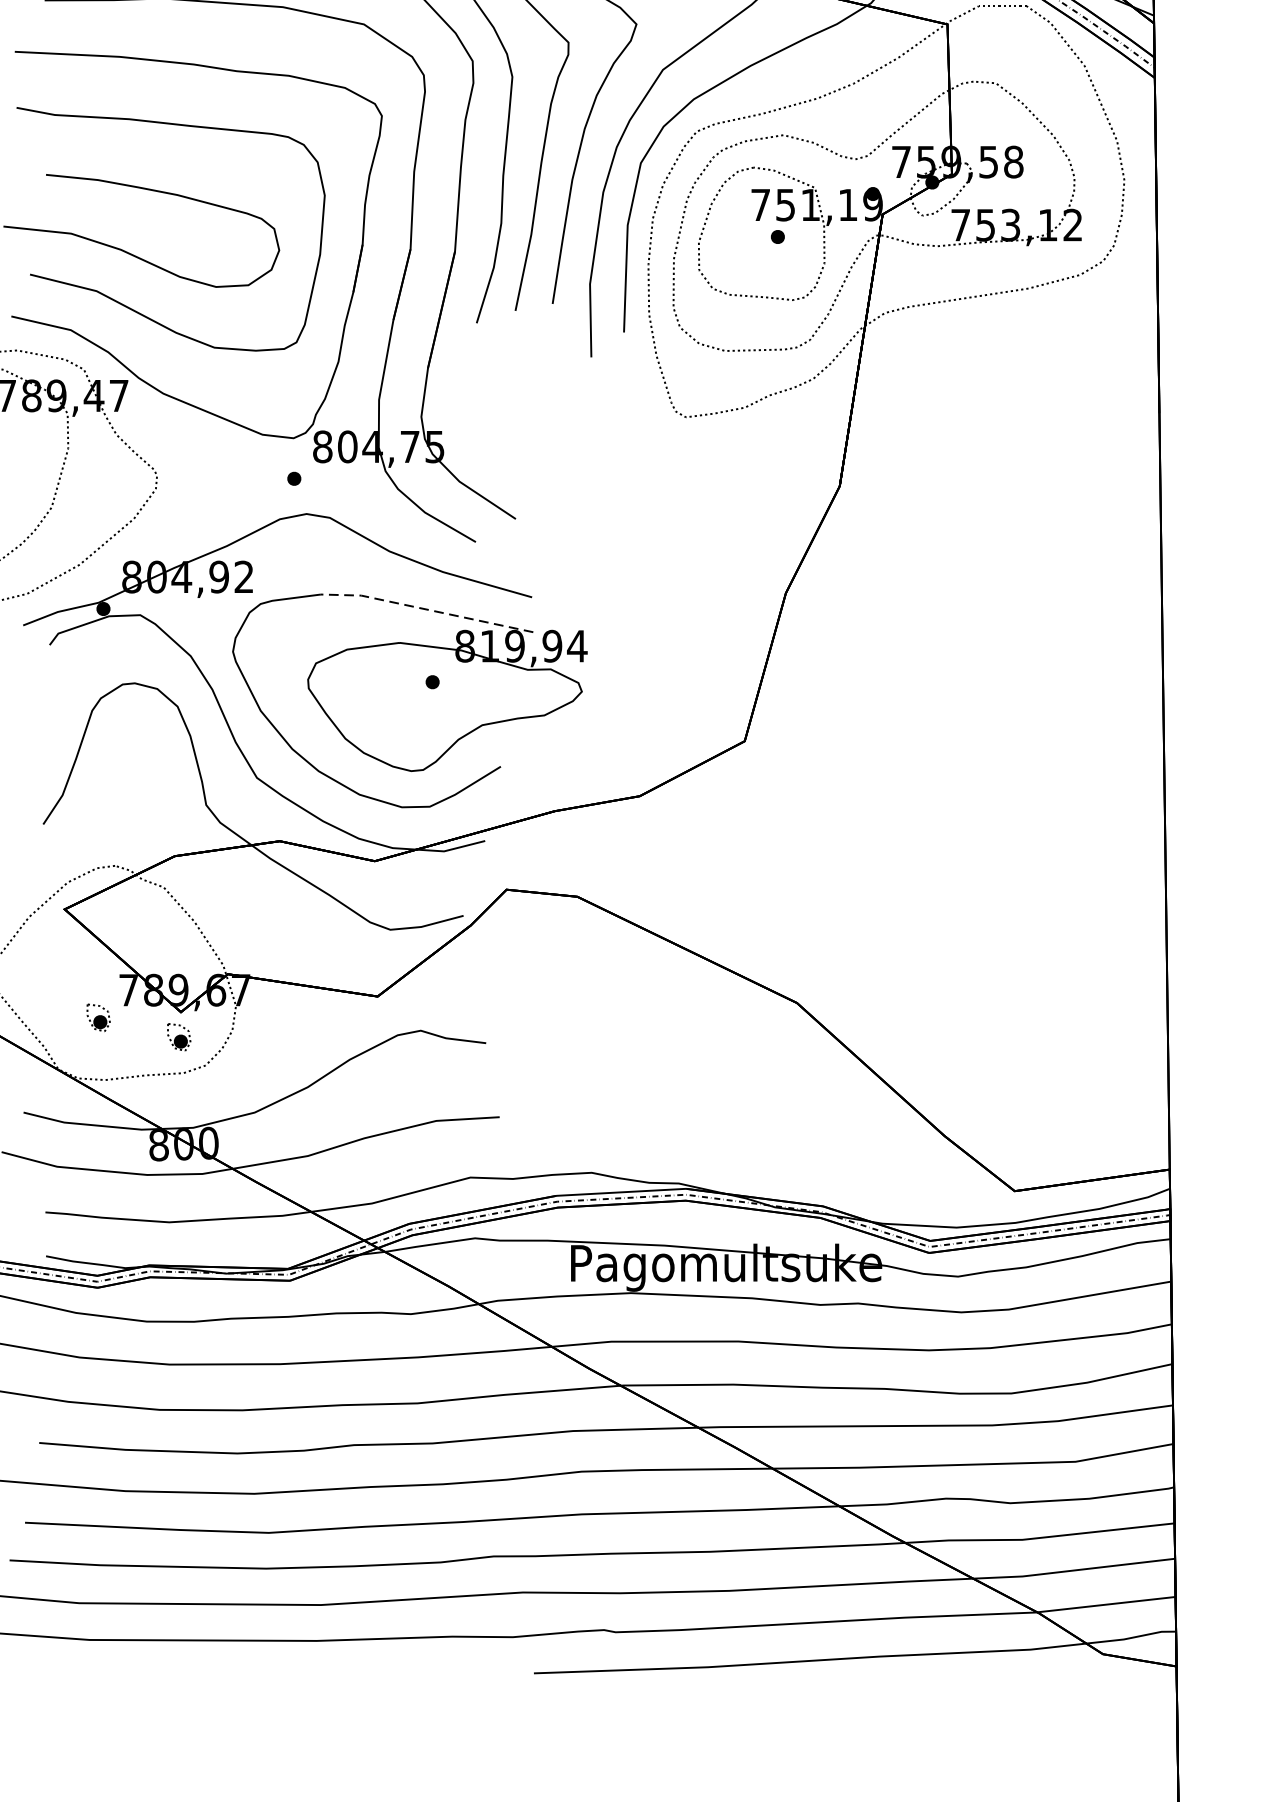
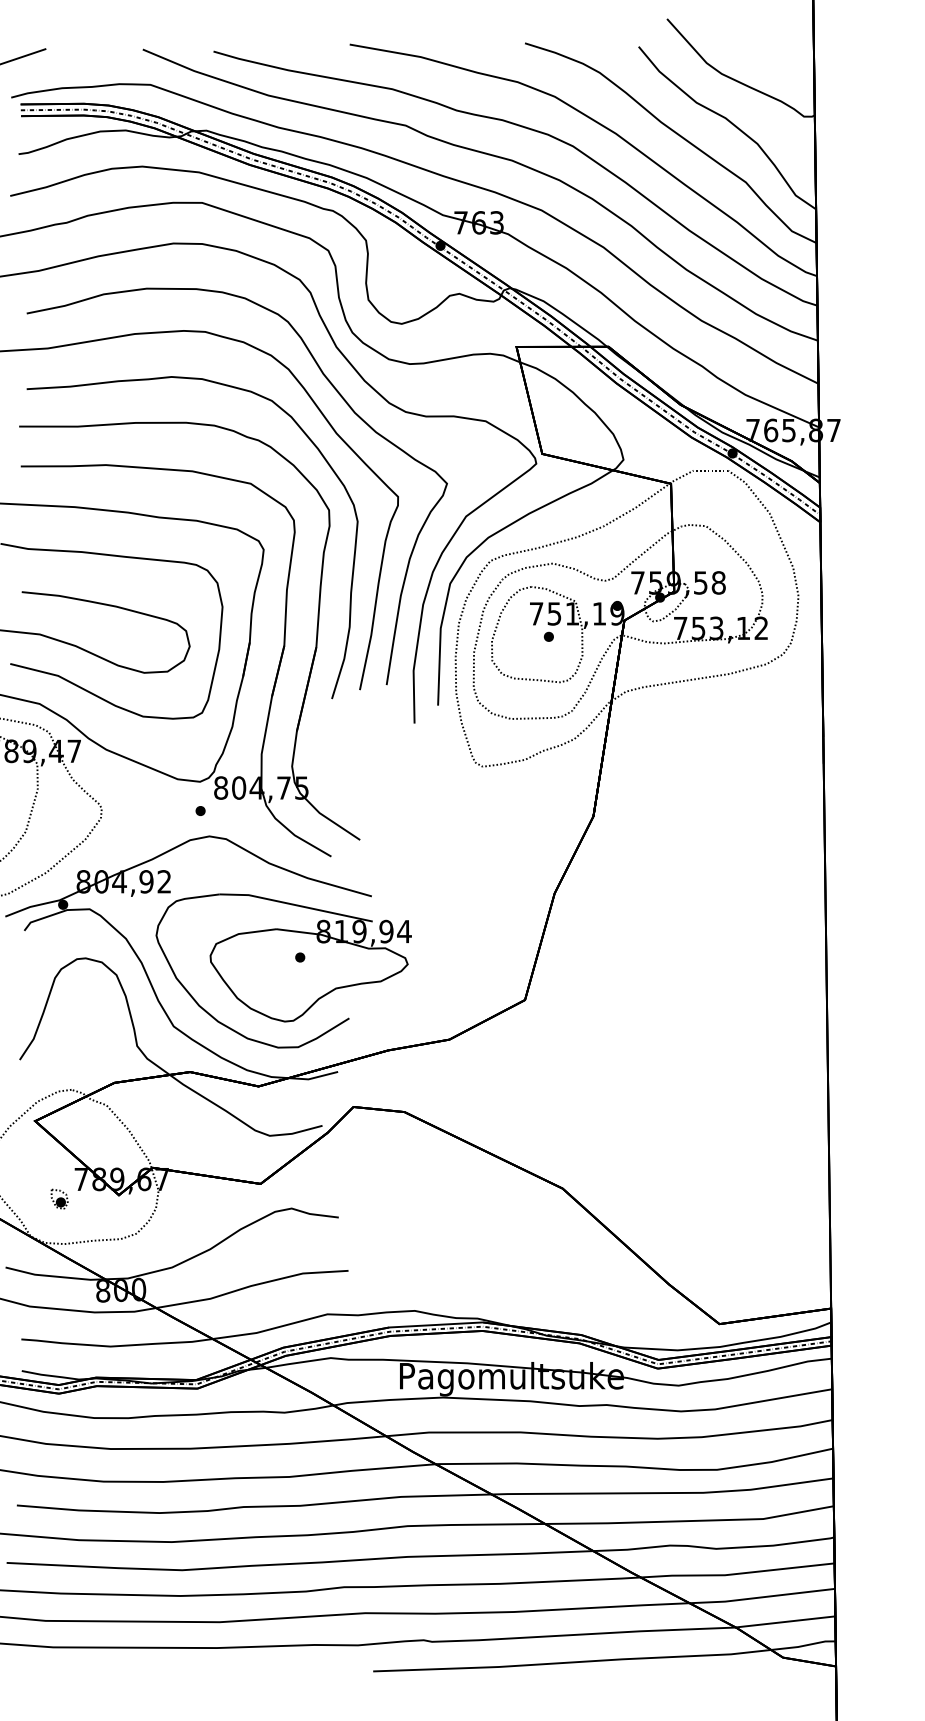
line: (426, 609) -> (295, 905), dashed -> solid
part: (178, 1036) -> (117, 1212), removed

